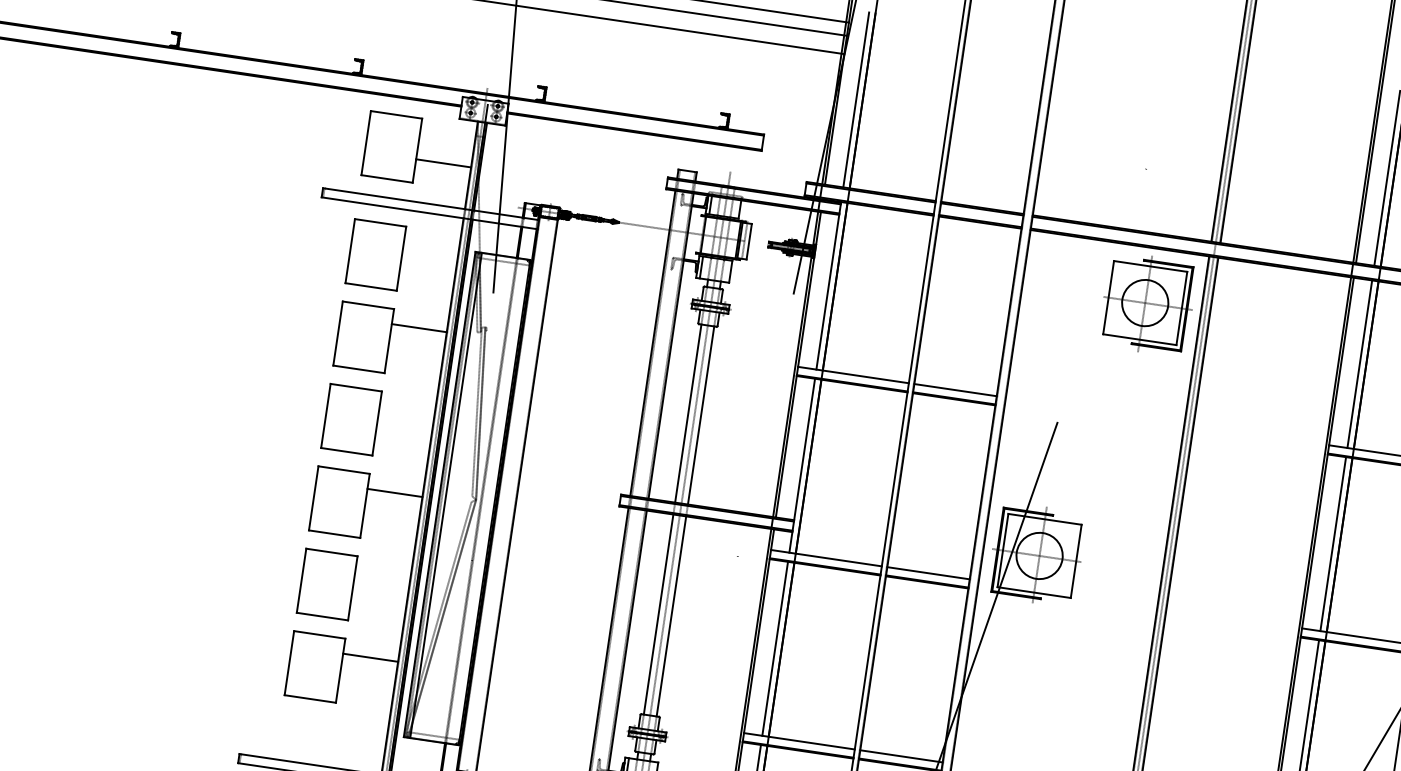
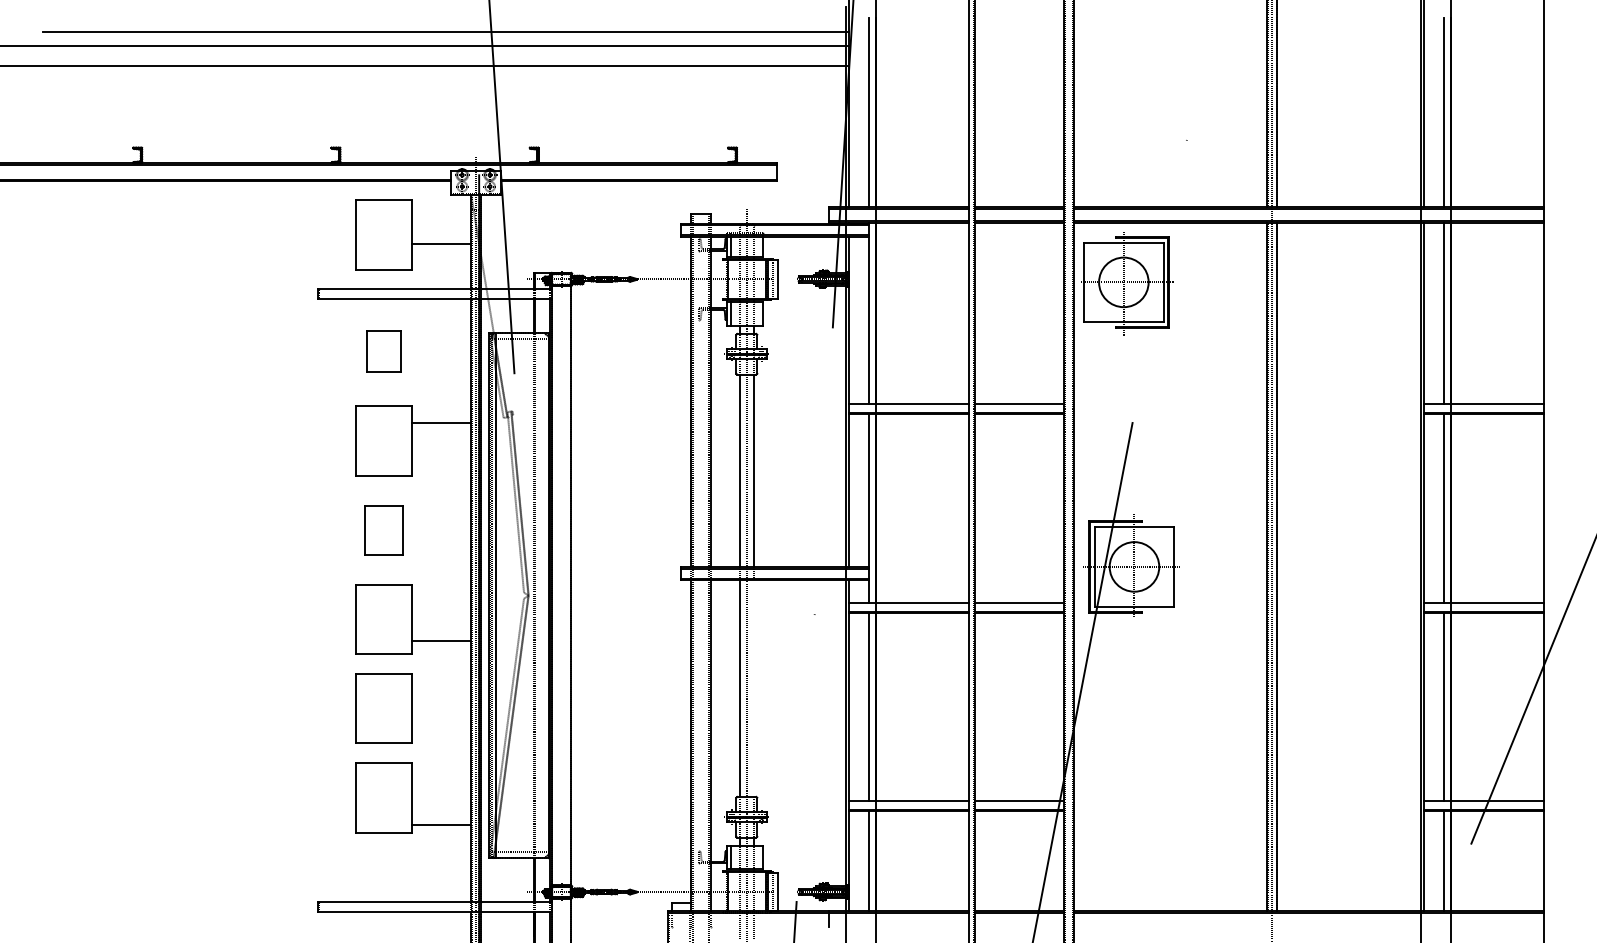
part: (375, 254) -> (383, 351), size x0.6
part: (1148, 304) -> (1127, 283), moved
part: (351, 419) -> (383, 530), size x0.7
line: (394, 493) -> (441, 641), moved
line: (671, 616) -> (753, 688), removed
line: (370, 657) -> (441, 825), moved

